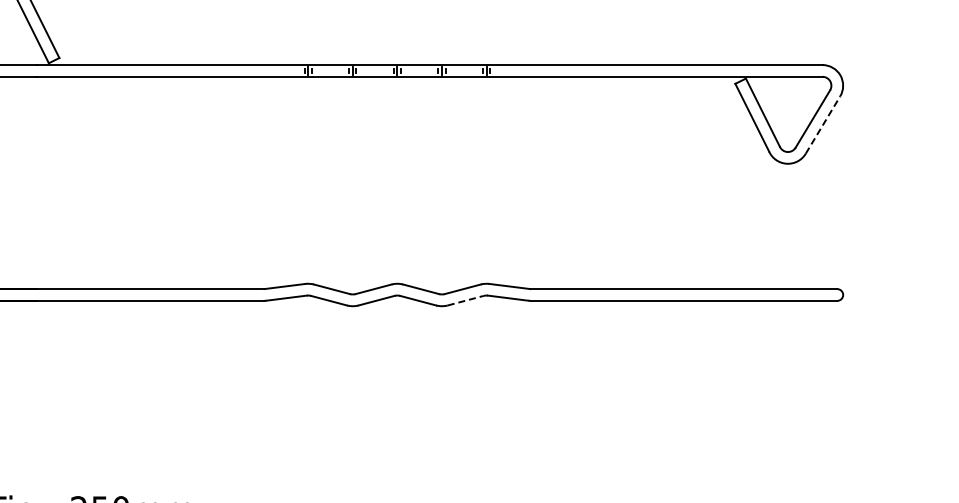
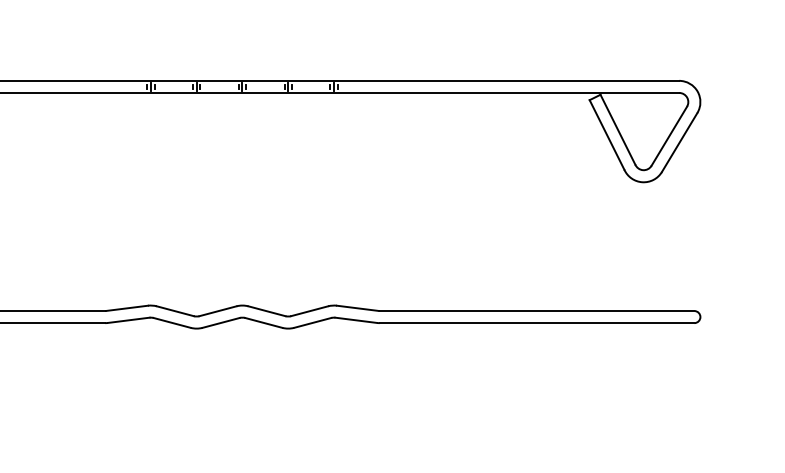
line: (823, 124) -> (680, 141), dashed -> solid
line: (465, 300) -> (312, 322), dashed -> solid

